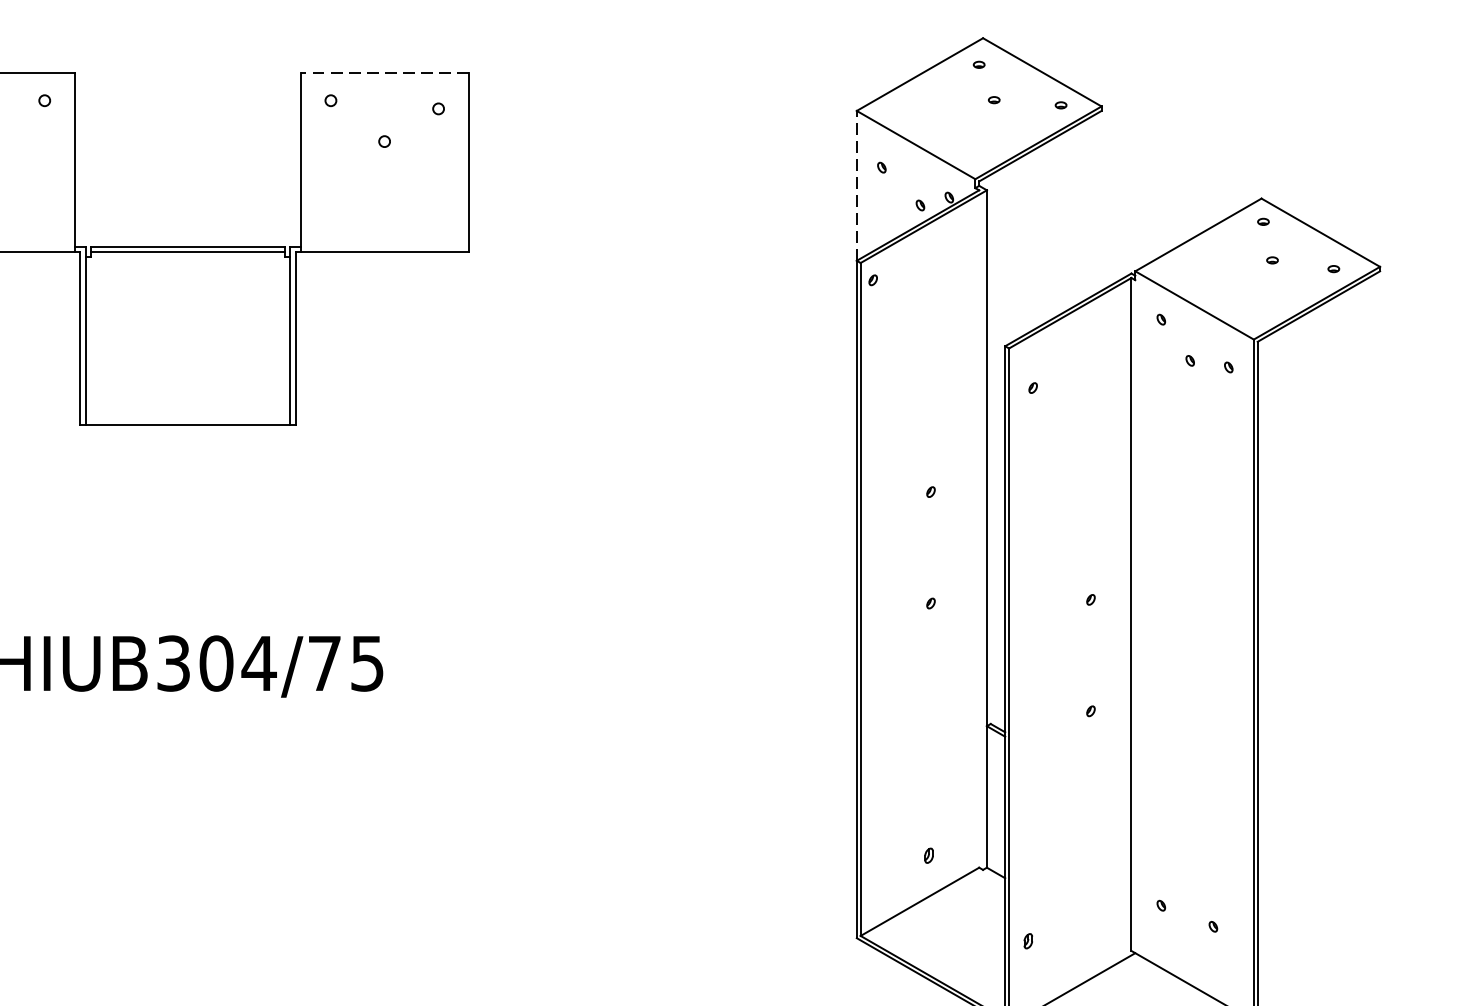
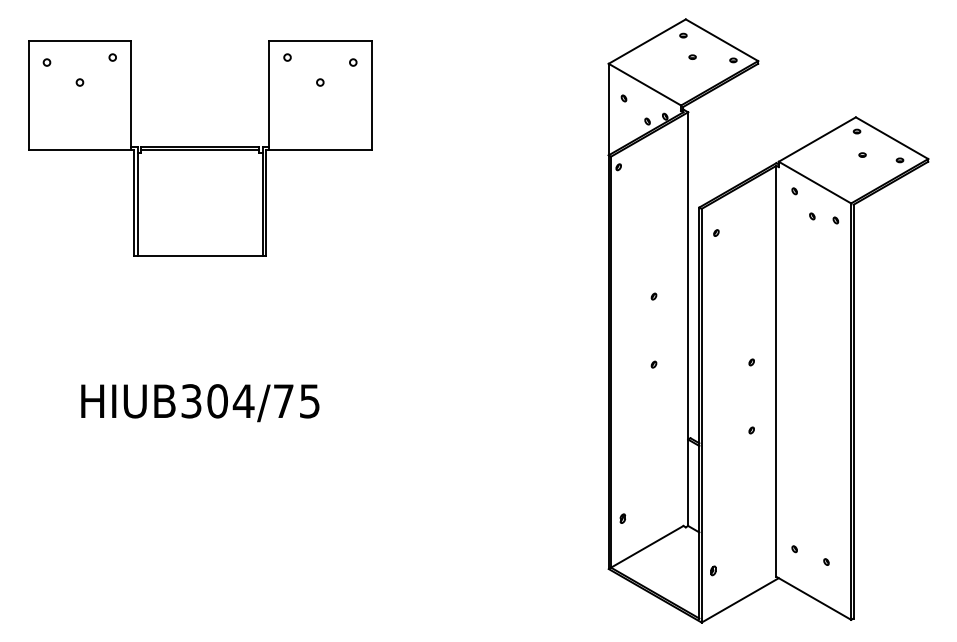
line: (383, 72) -> (319, 40), dashed -> solid
line: (856, 185) -> (608, 109), dashed -> solid
part: (928, 855) -> (622, 518), moved

